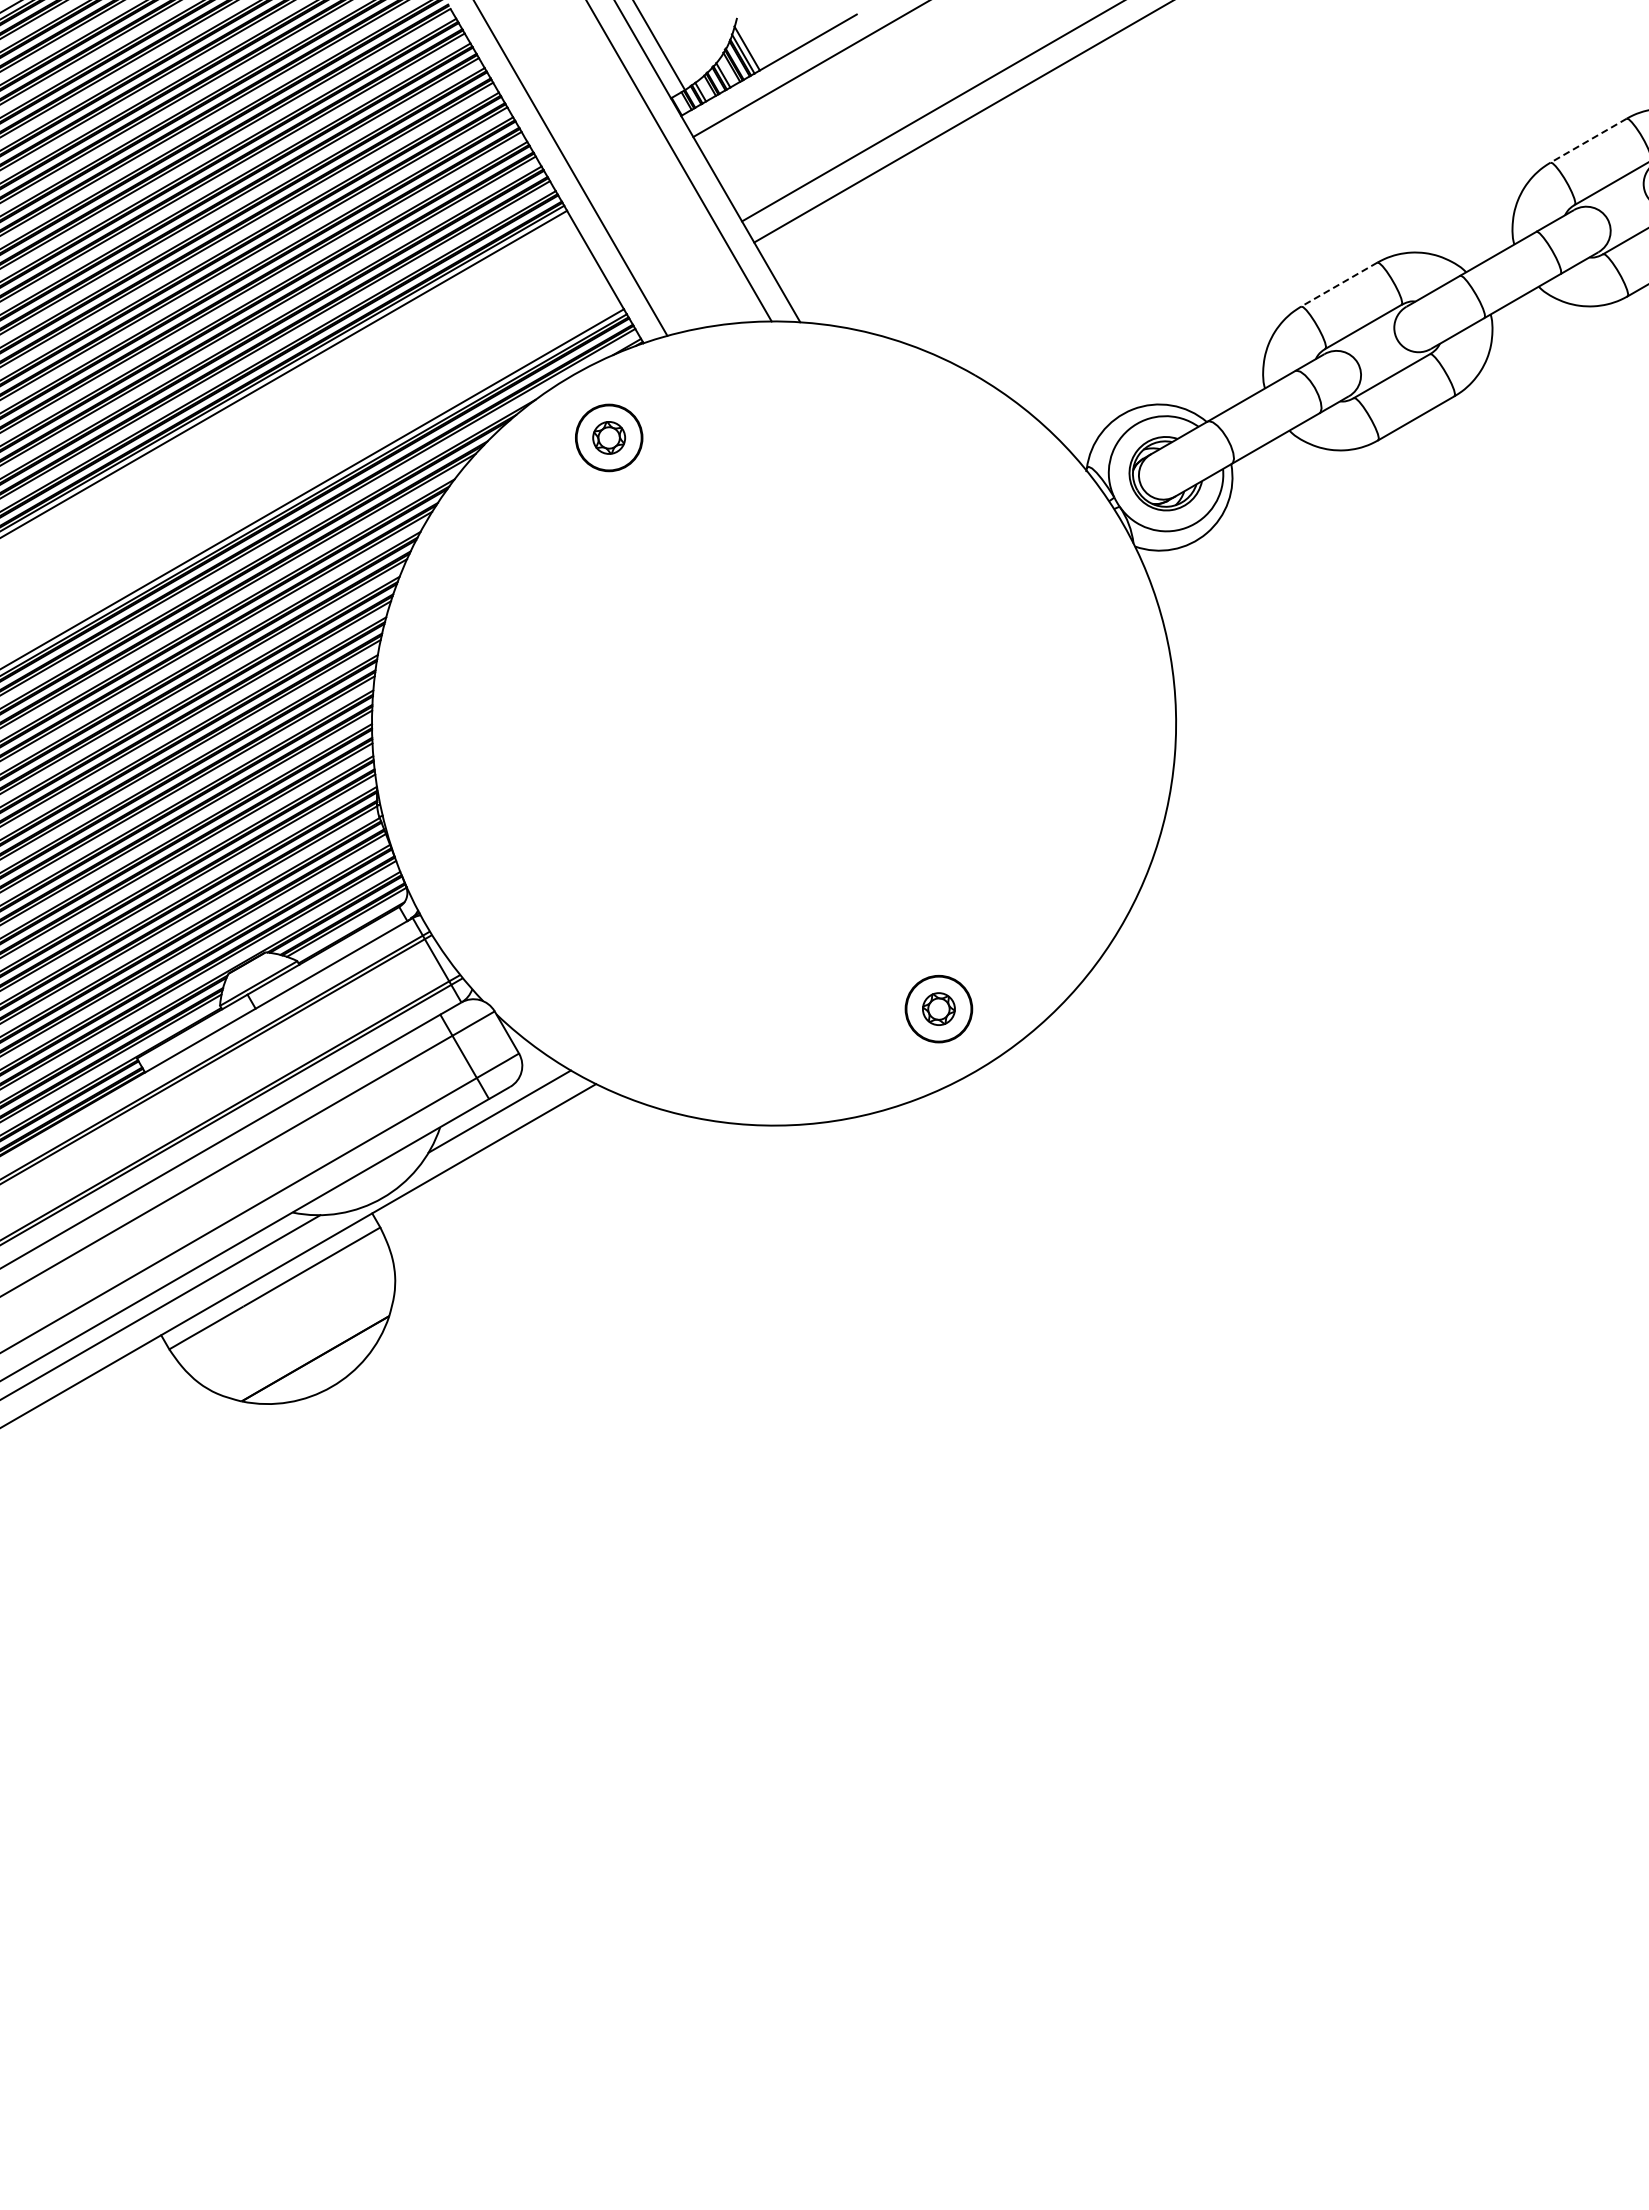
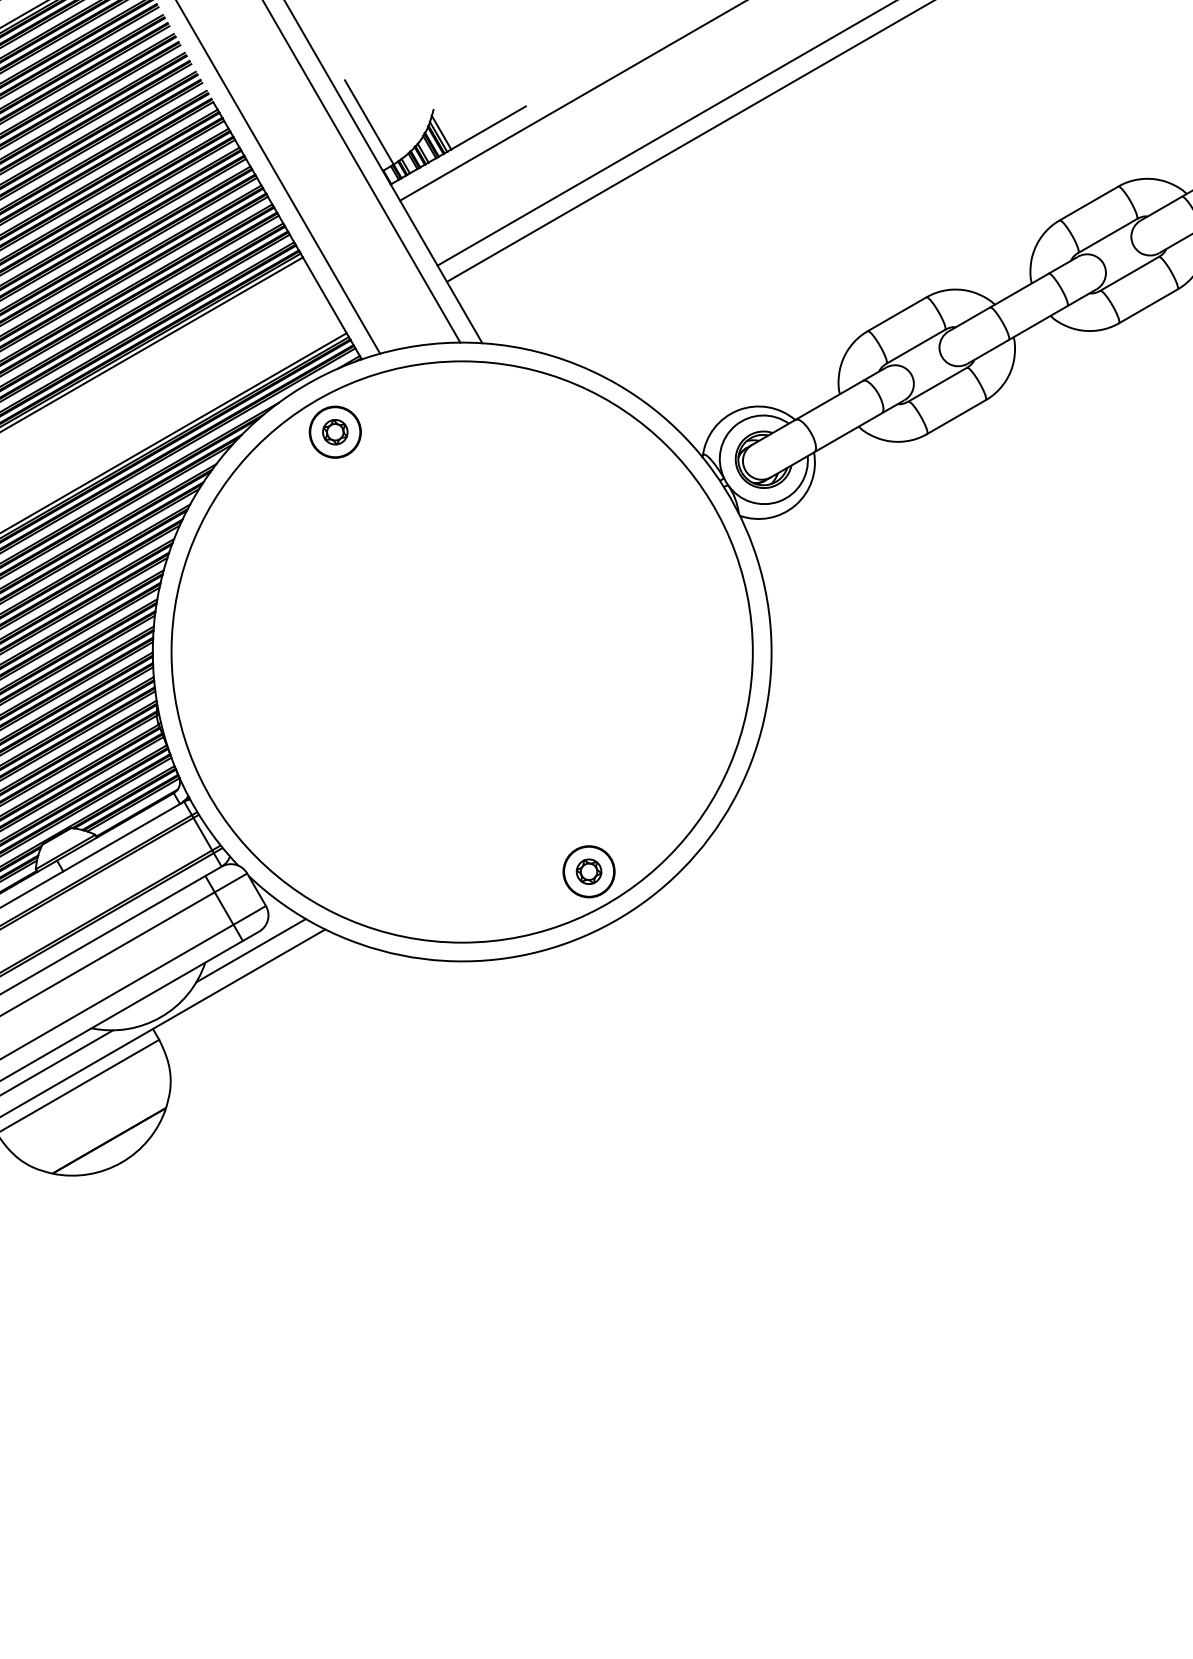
line: (1588, 140) -> (1088, 203), dashed -> solid
line: (1339, 284) -> (897, 314), dashed -> solid
circle: (773, 723) -> (461, 651), added

